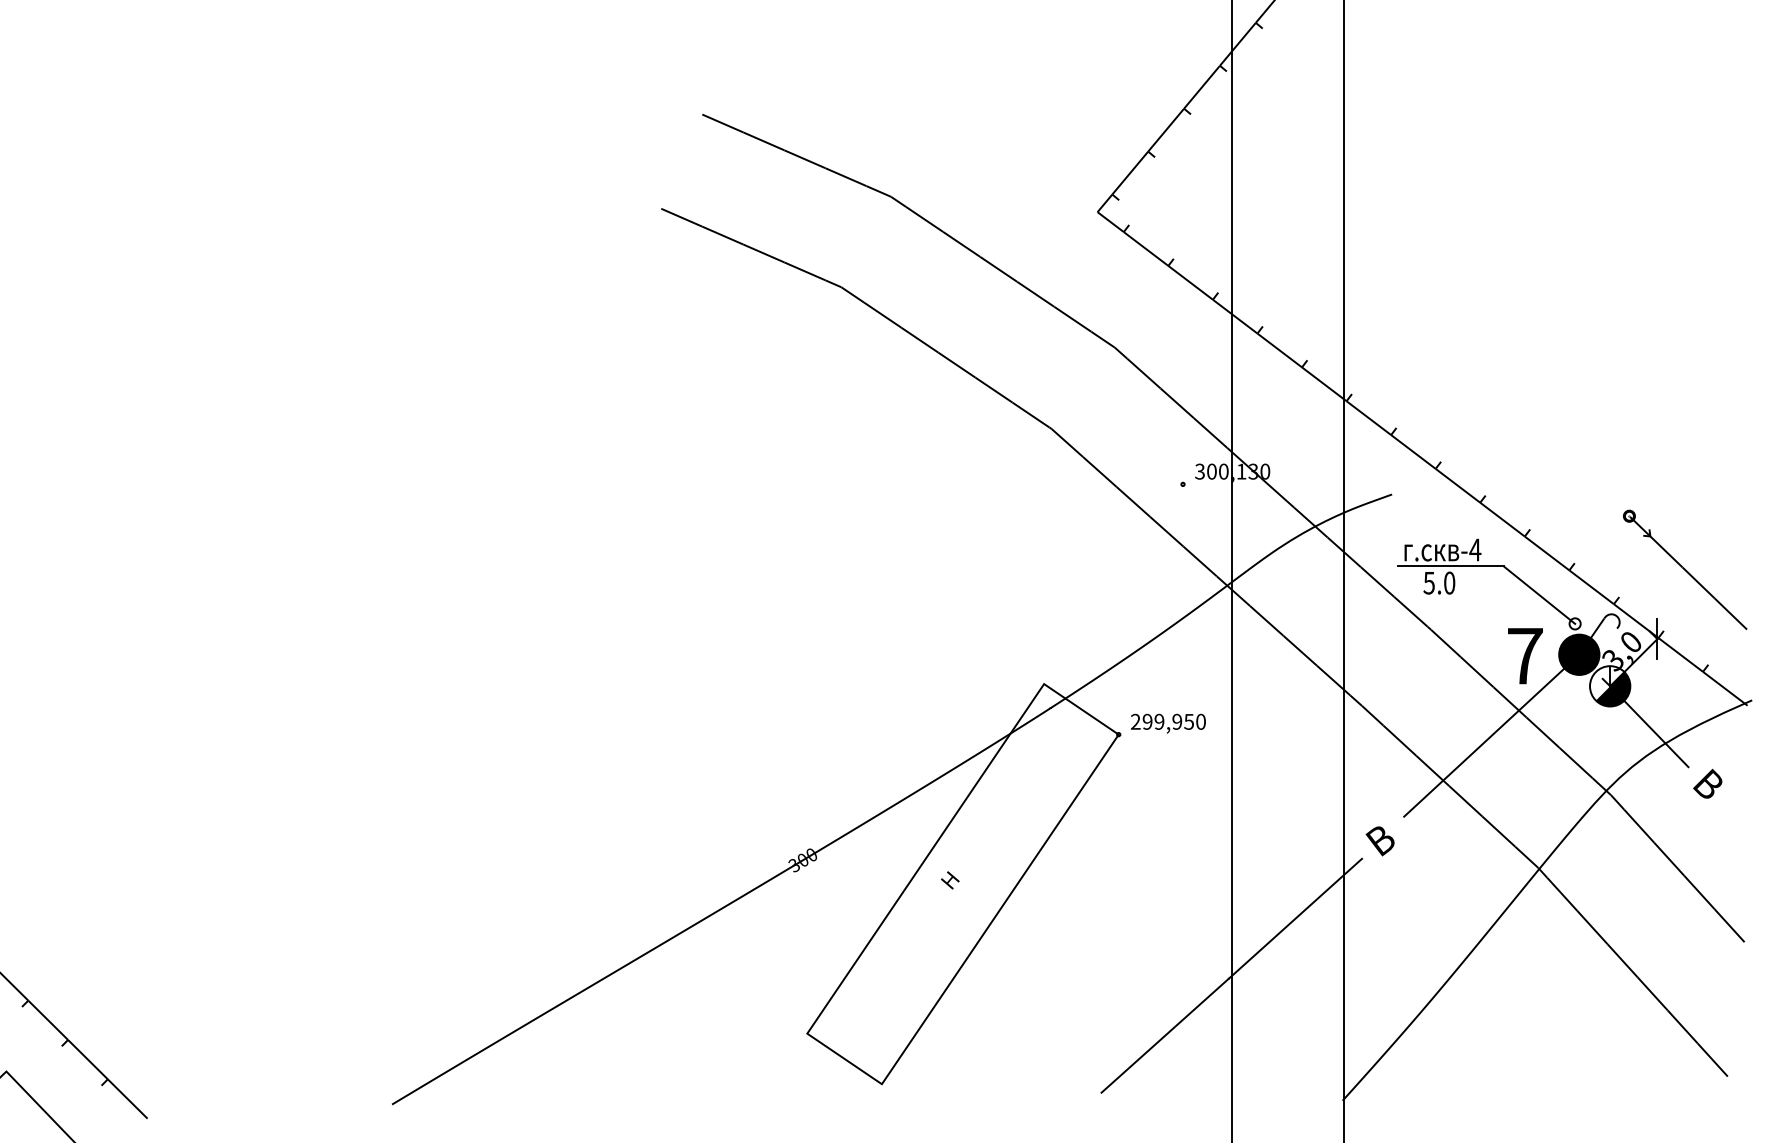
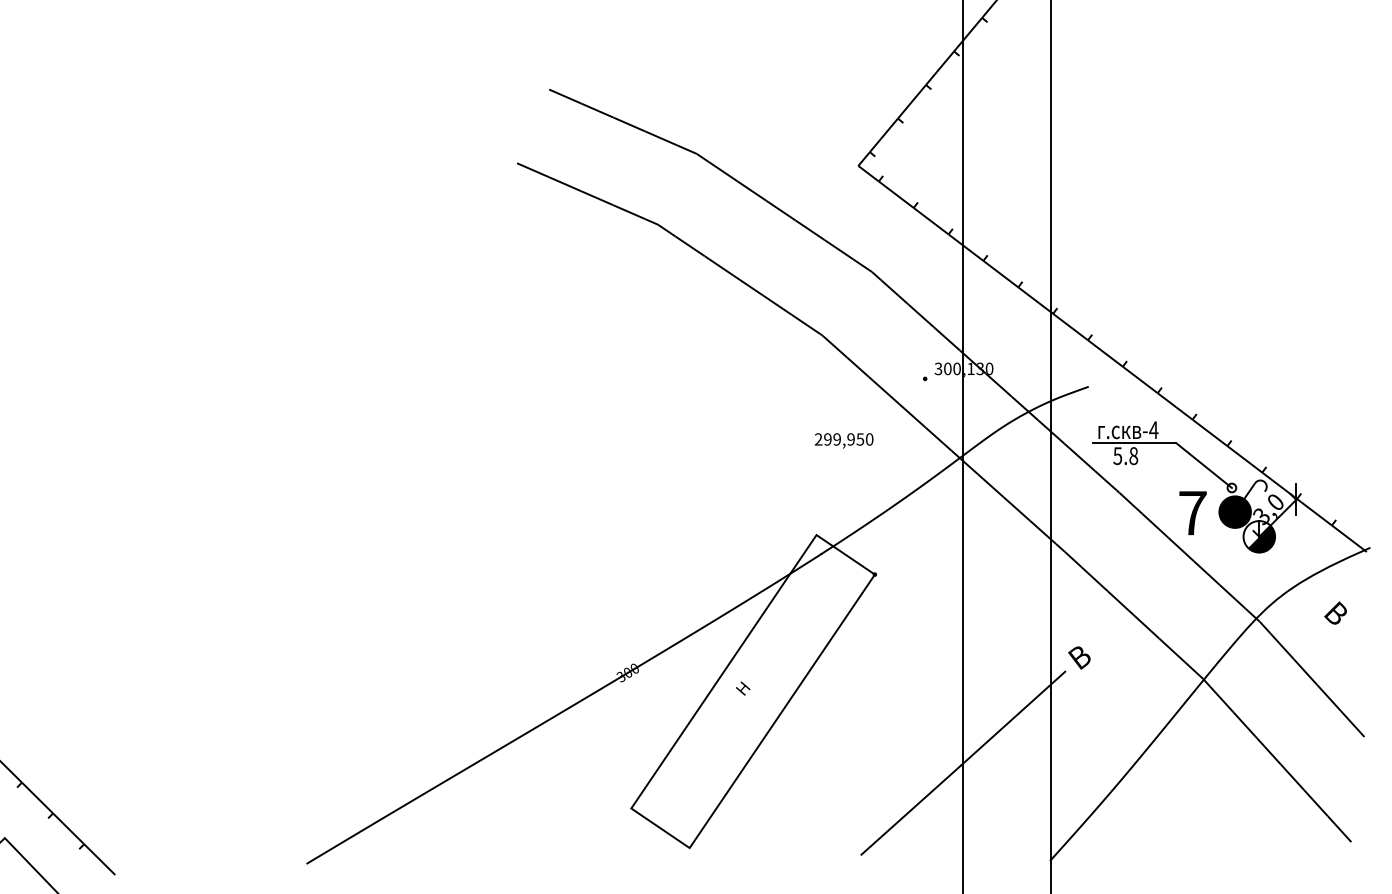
part: (1685, 569) -> (1318, 445), removed
text: (1449, 583) -> (1133, 456), 5.0 -> 5.8
text: (1168, 723) -> (844, 440), moved
line: (1656, 733) -> (1295, 573), removed
line: (1484, 742) -> (1161, 580), removed

